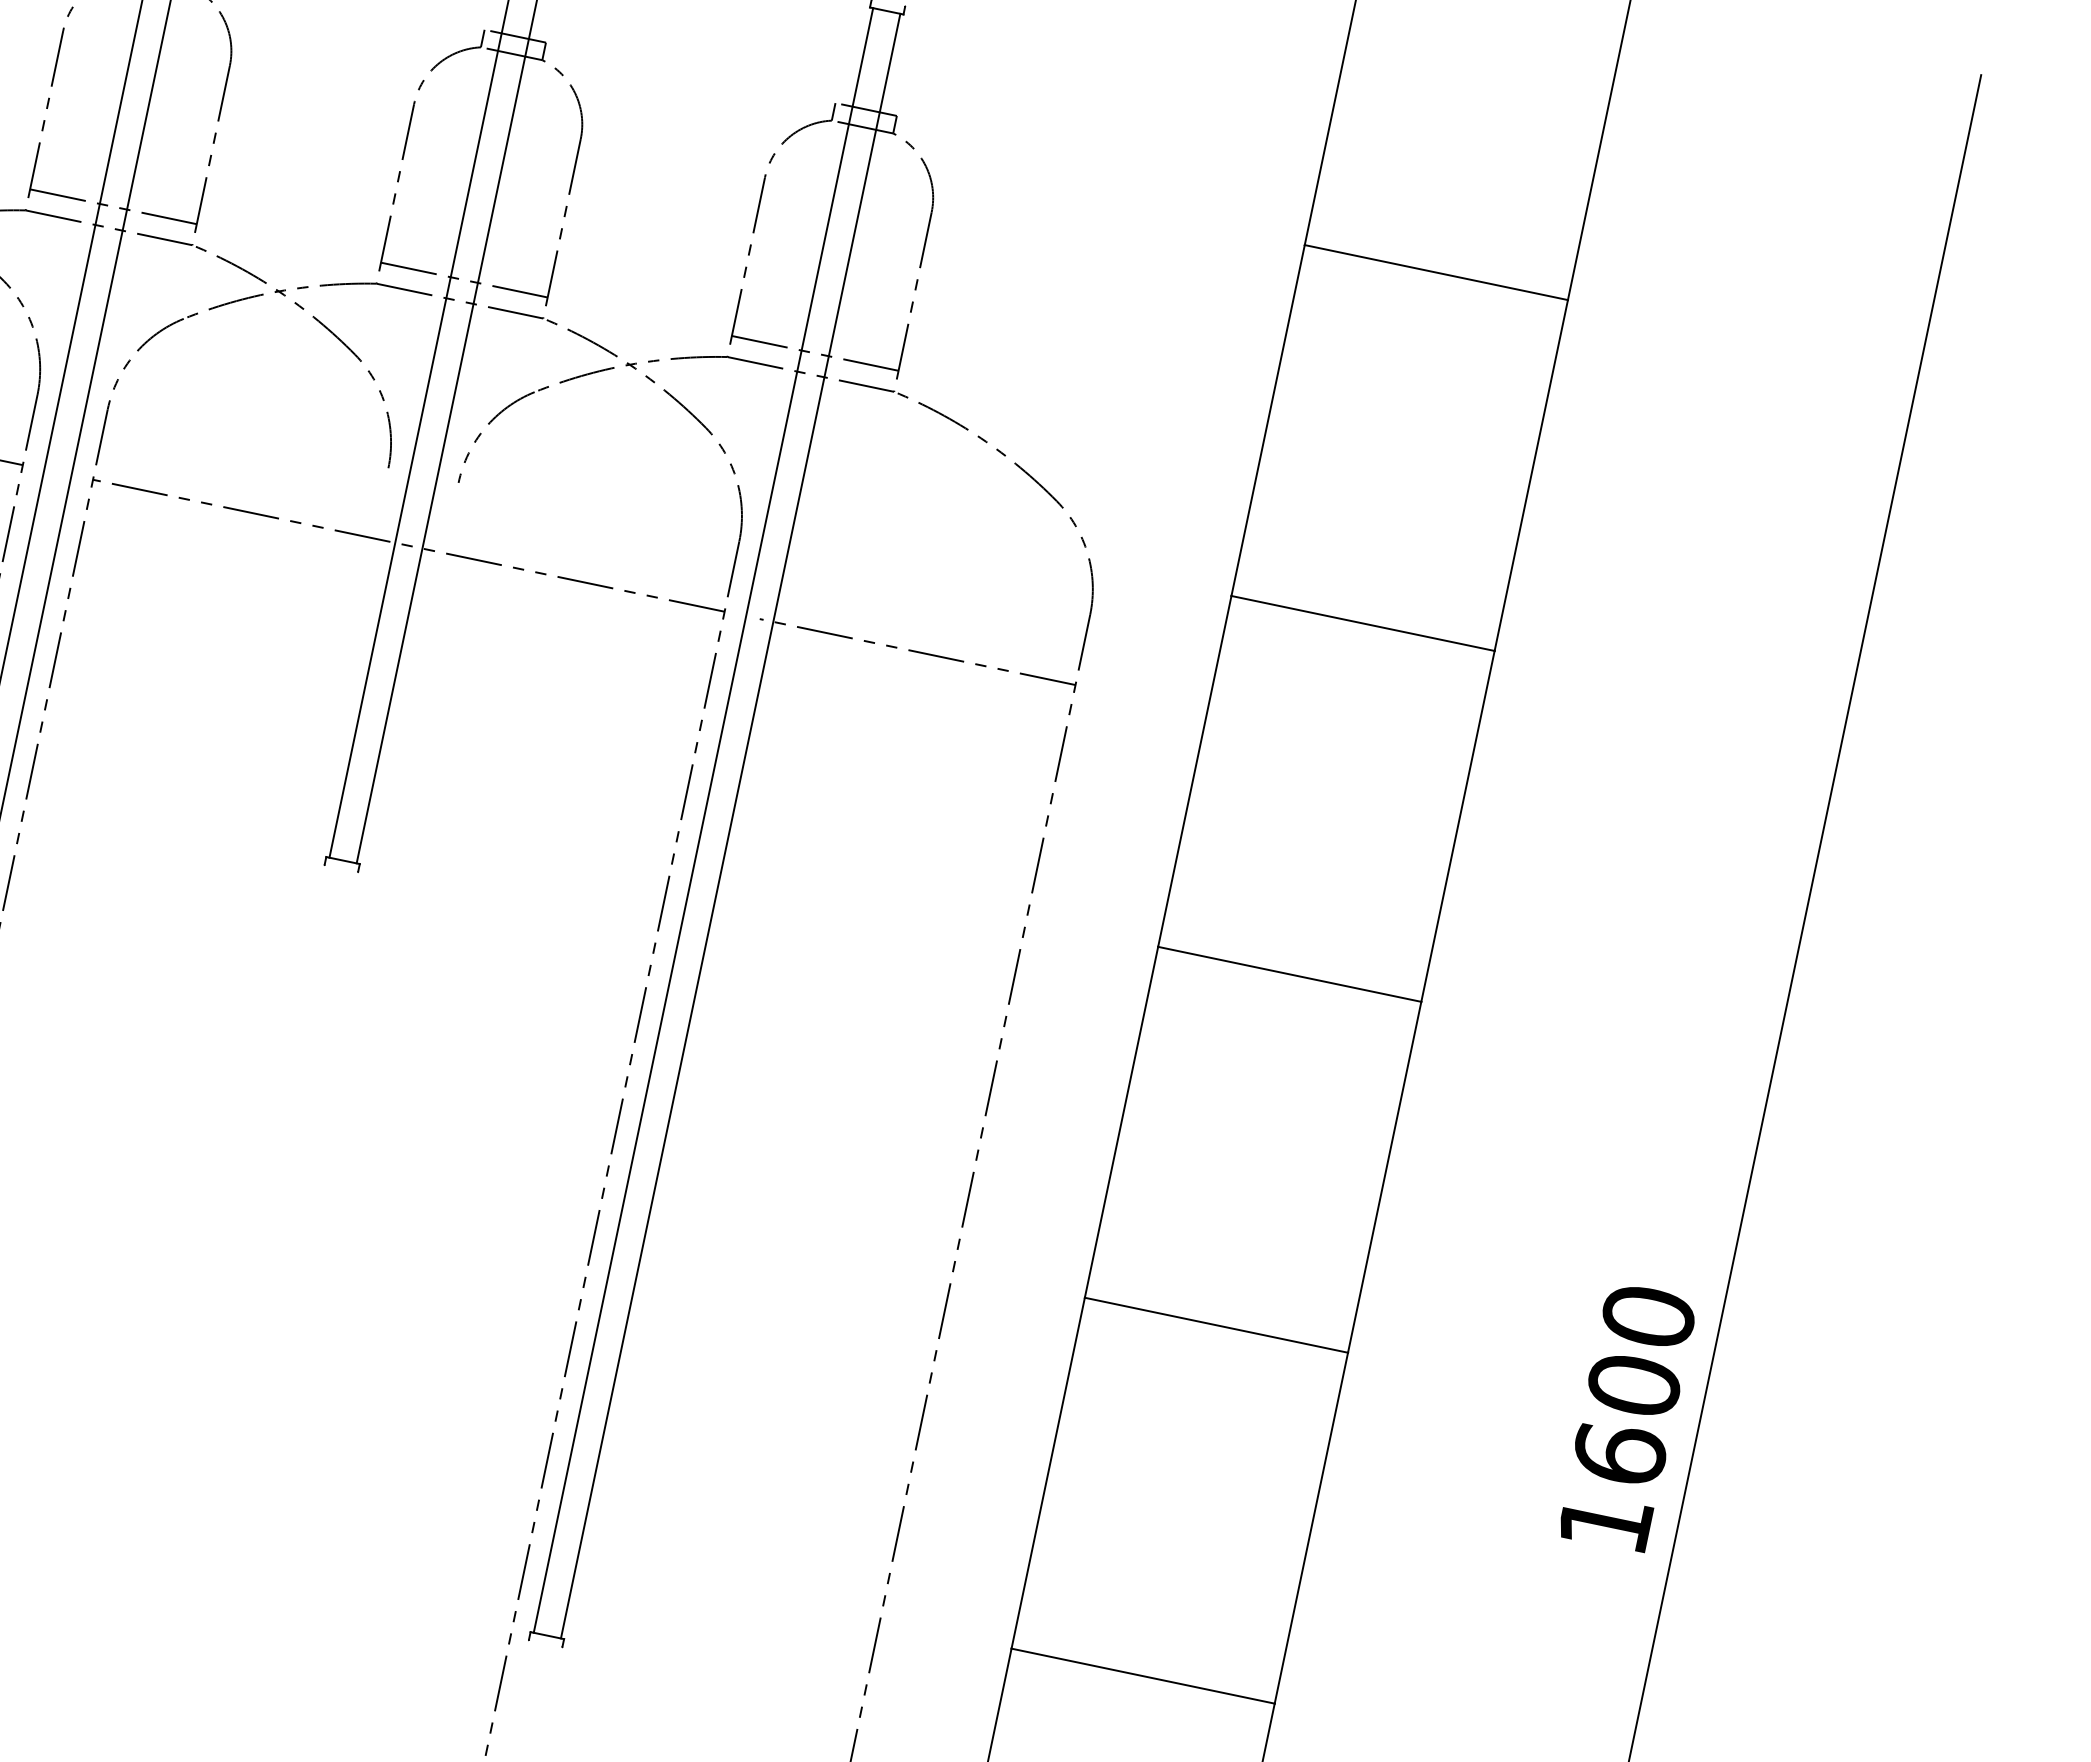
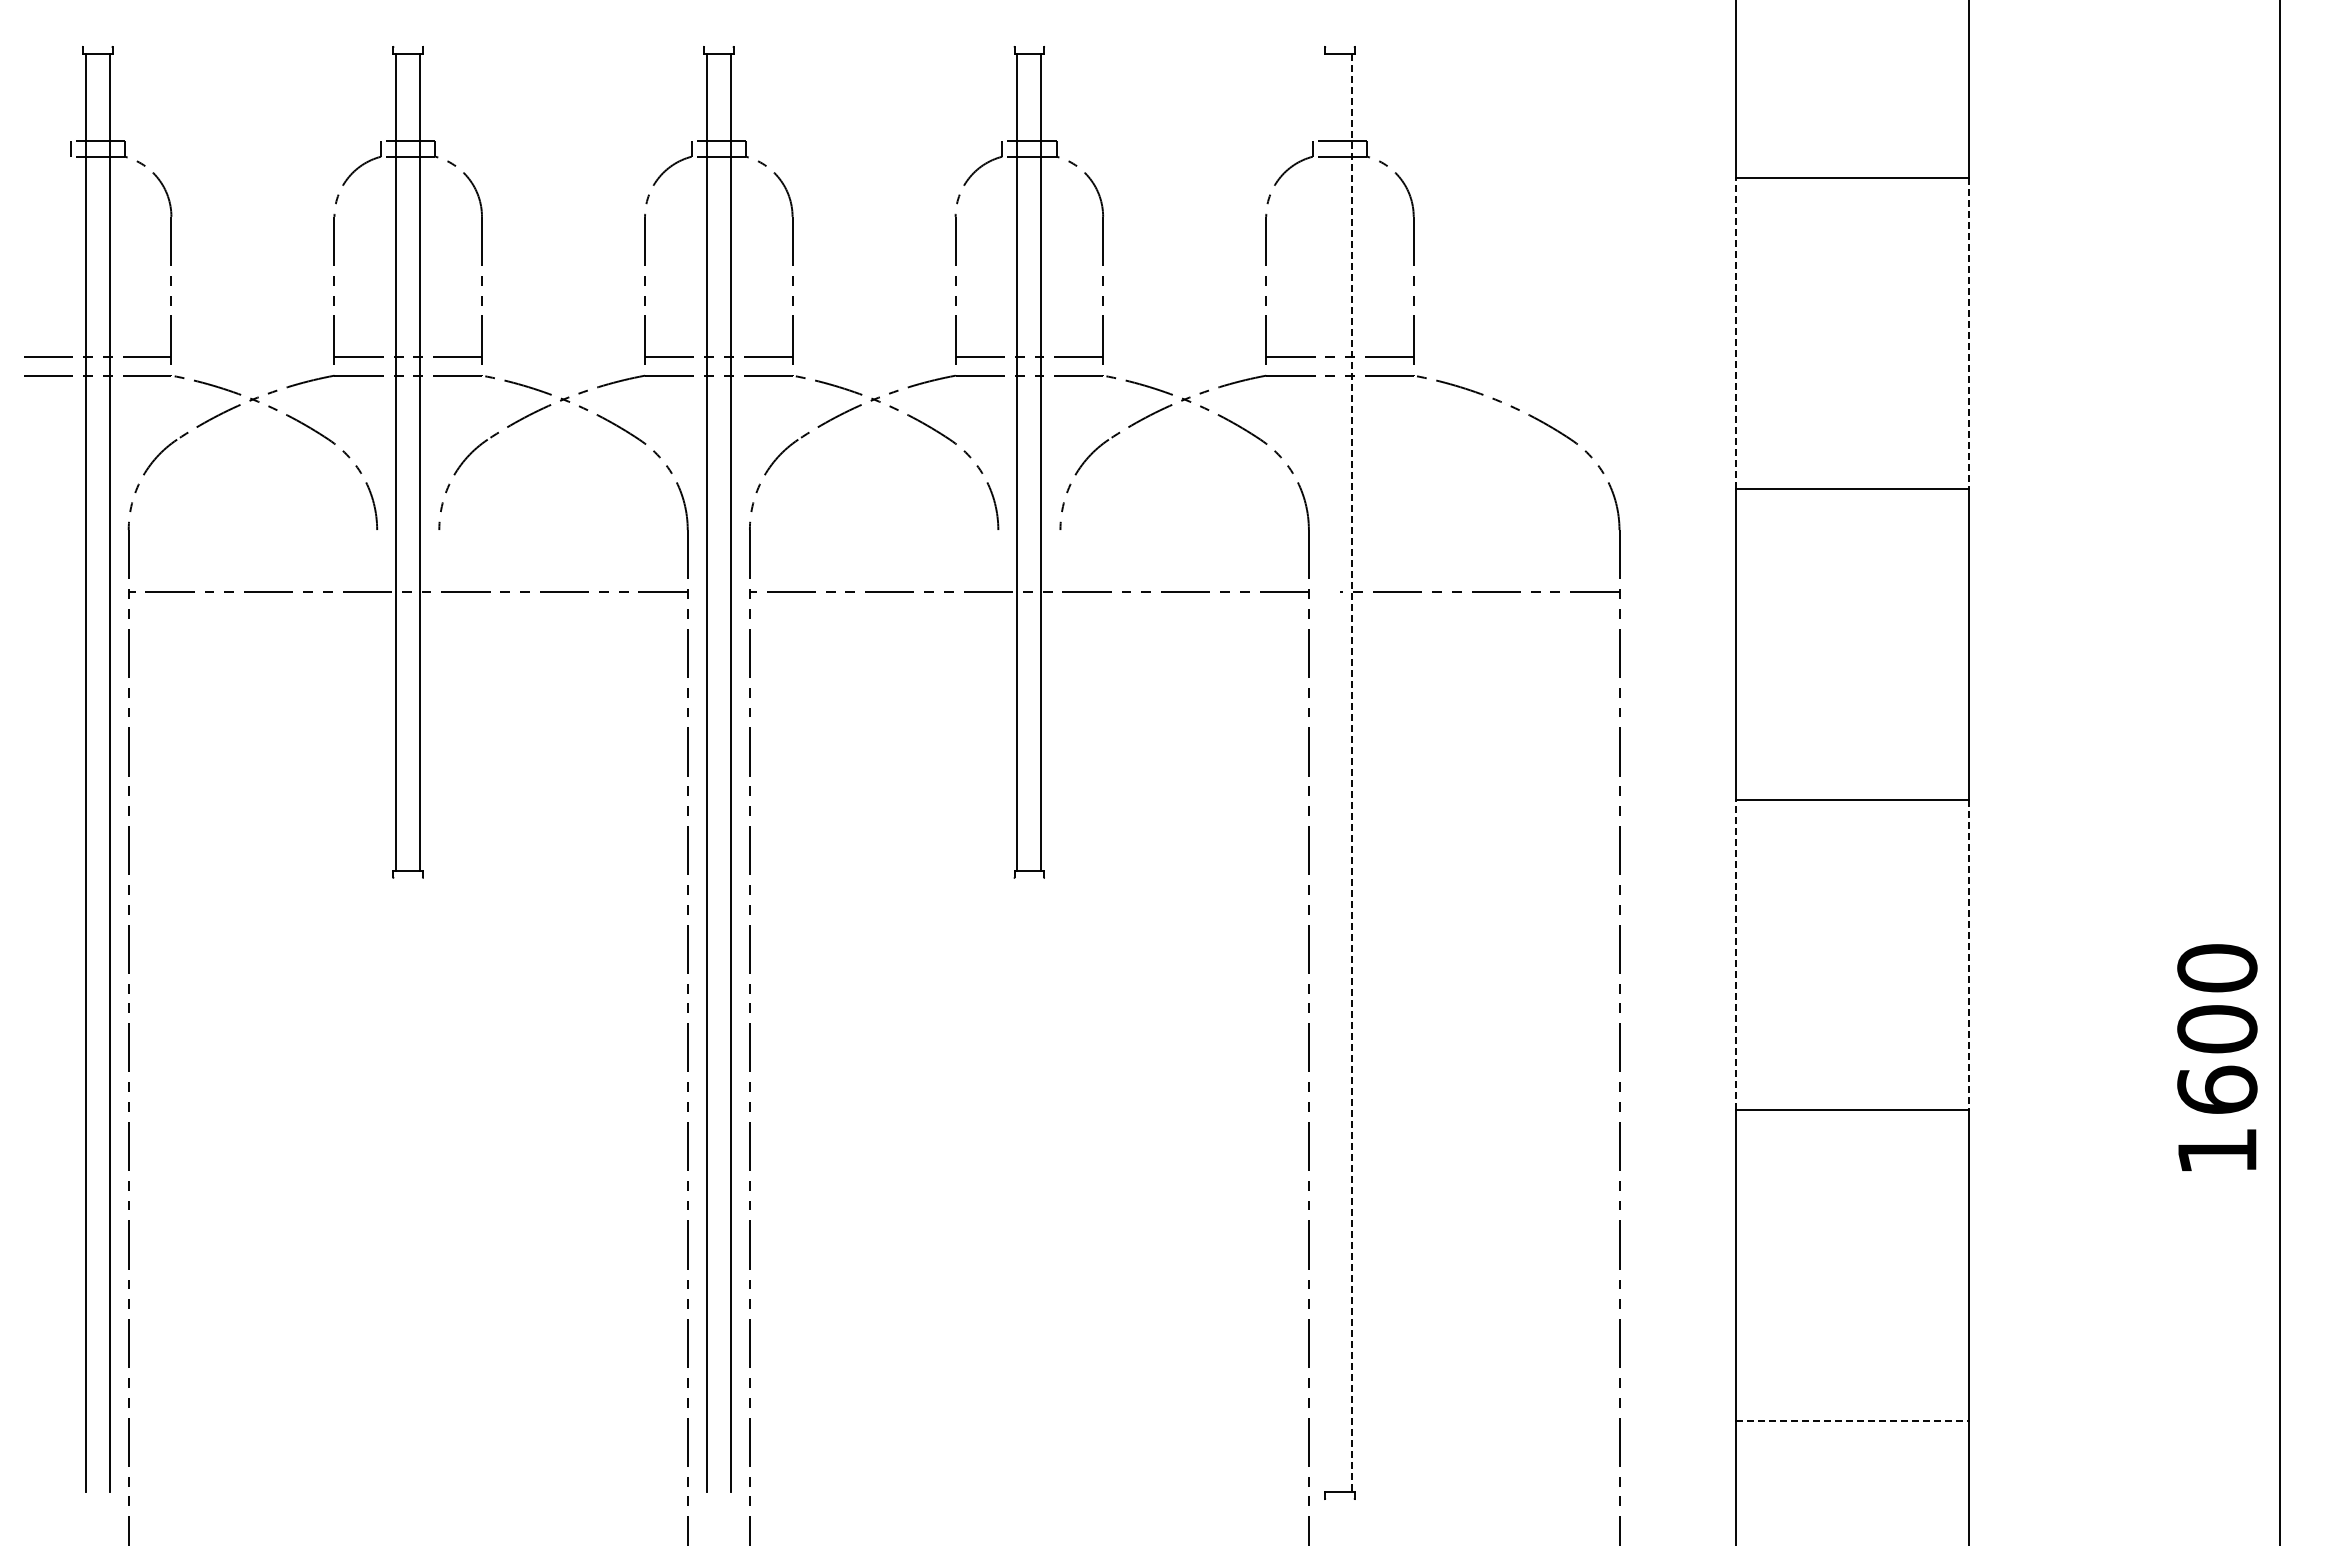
line: (1267, 420) -> (1735, 333), solid -> dashed
line: (1530, 476) -> (1968, 334), solid -> dashed
line: (703, 819) -> (1327, 772), removed
line: (731, 825) -> (1352, 772), solid -> dashed
line: (1121, 1121) -> (1735, 954), solid -> dashed
line: (1384, 1177) -> (1968, 955), solid -> dashed
text: (1627, 1417) -> (2217, 1057), moved
line: (1143, 1675) -> (1852, 1420), solid -> dashed

